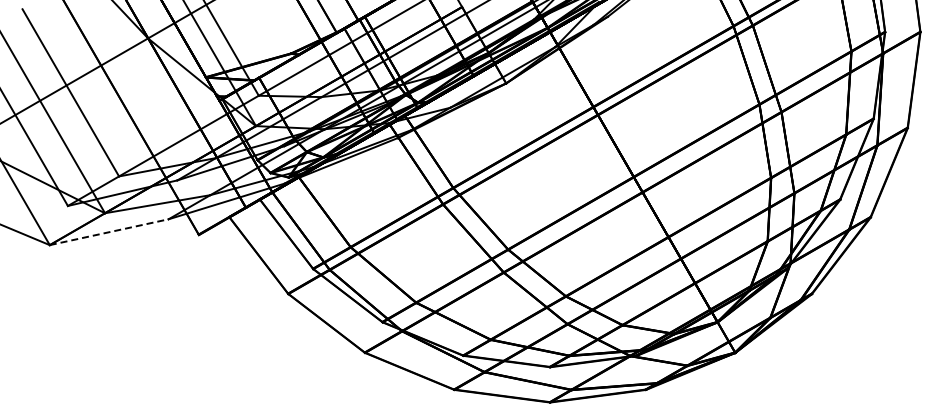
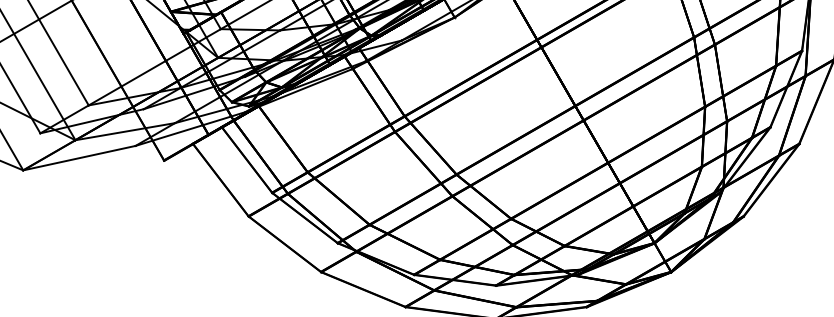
line: (109, 232) -> (79, 158), dashed -> solid

